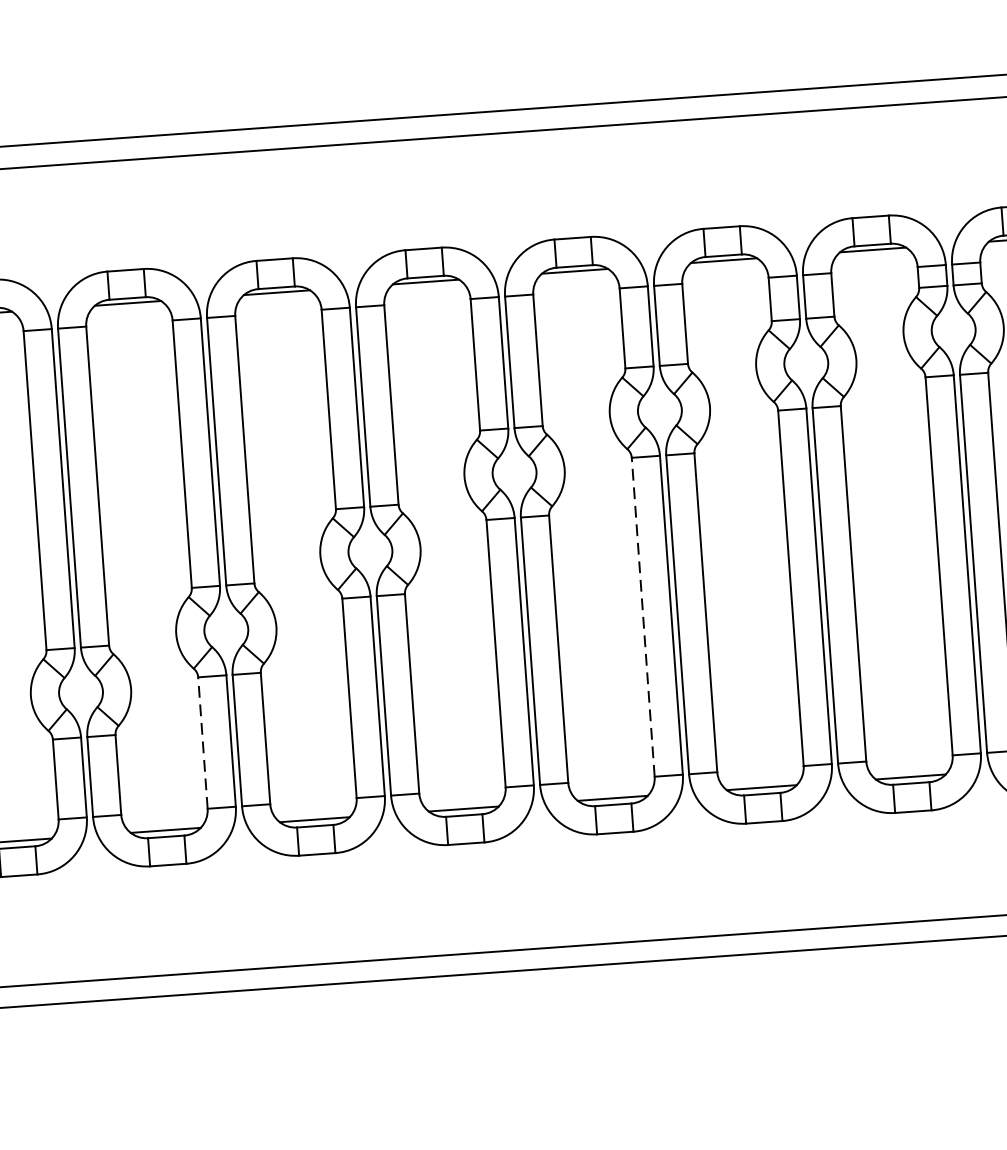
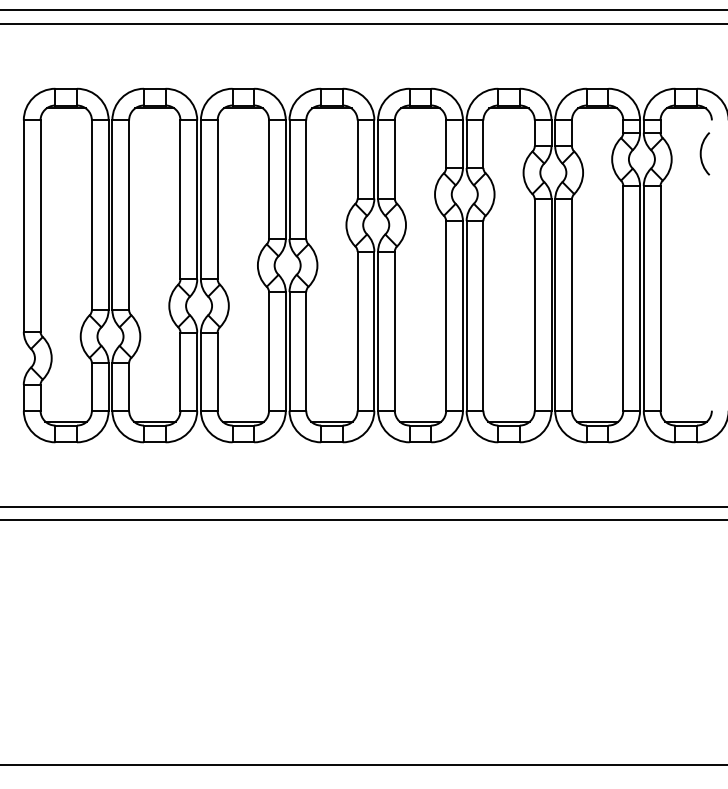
line: (643, 616) -> (446, 315), dashed -> solid
line: (202, 742) -> (180, 371), dashed -> solid

